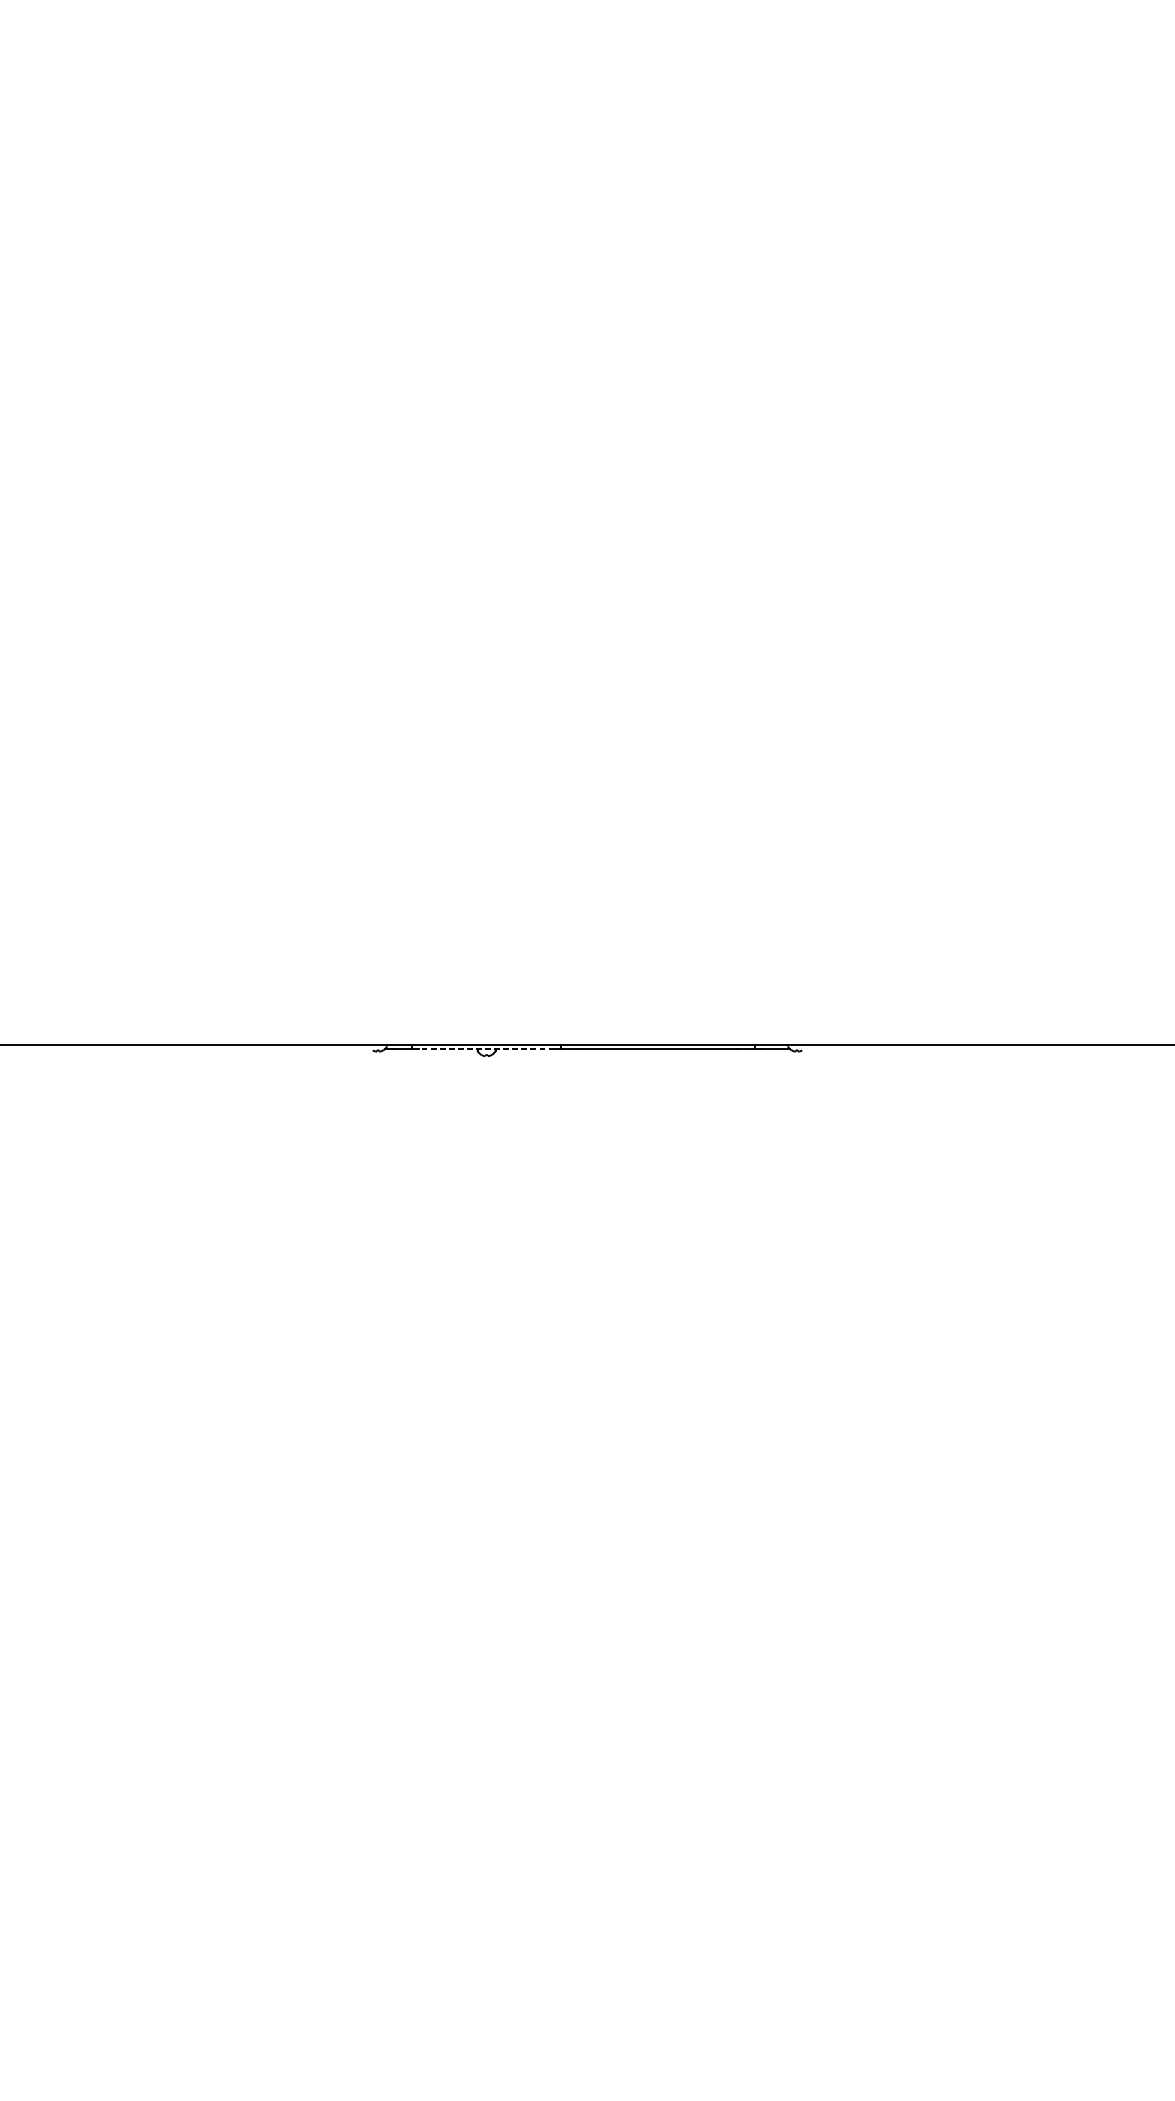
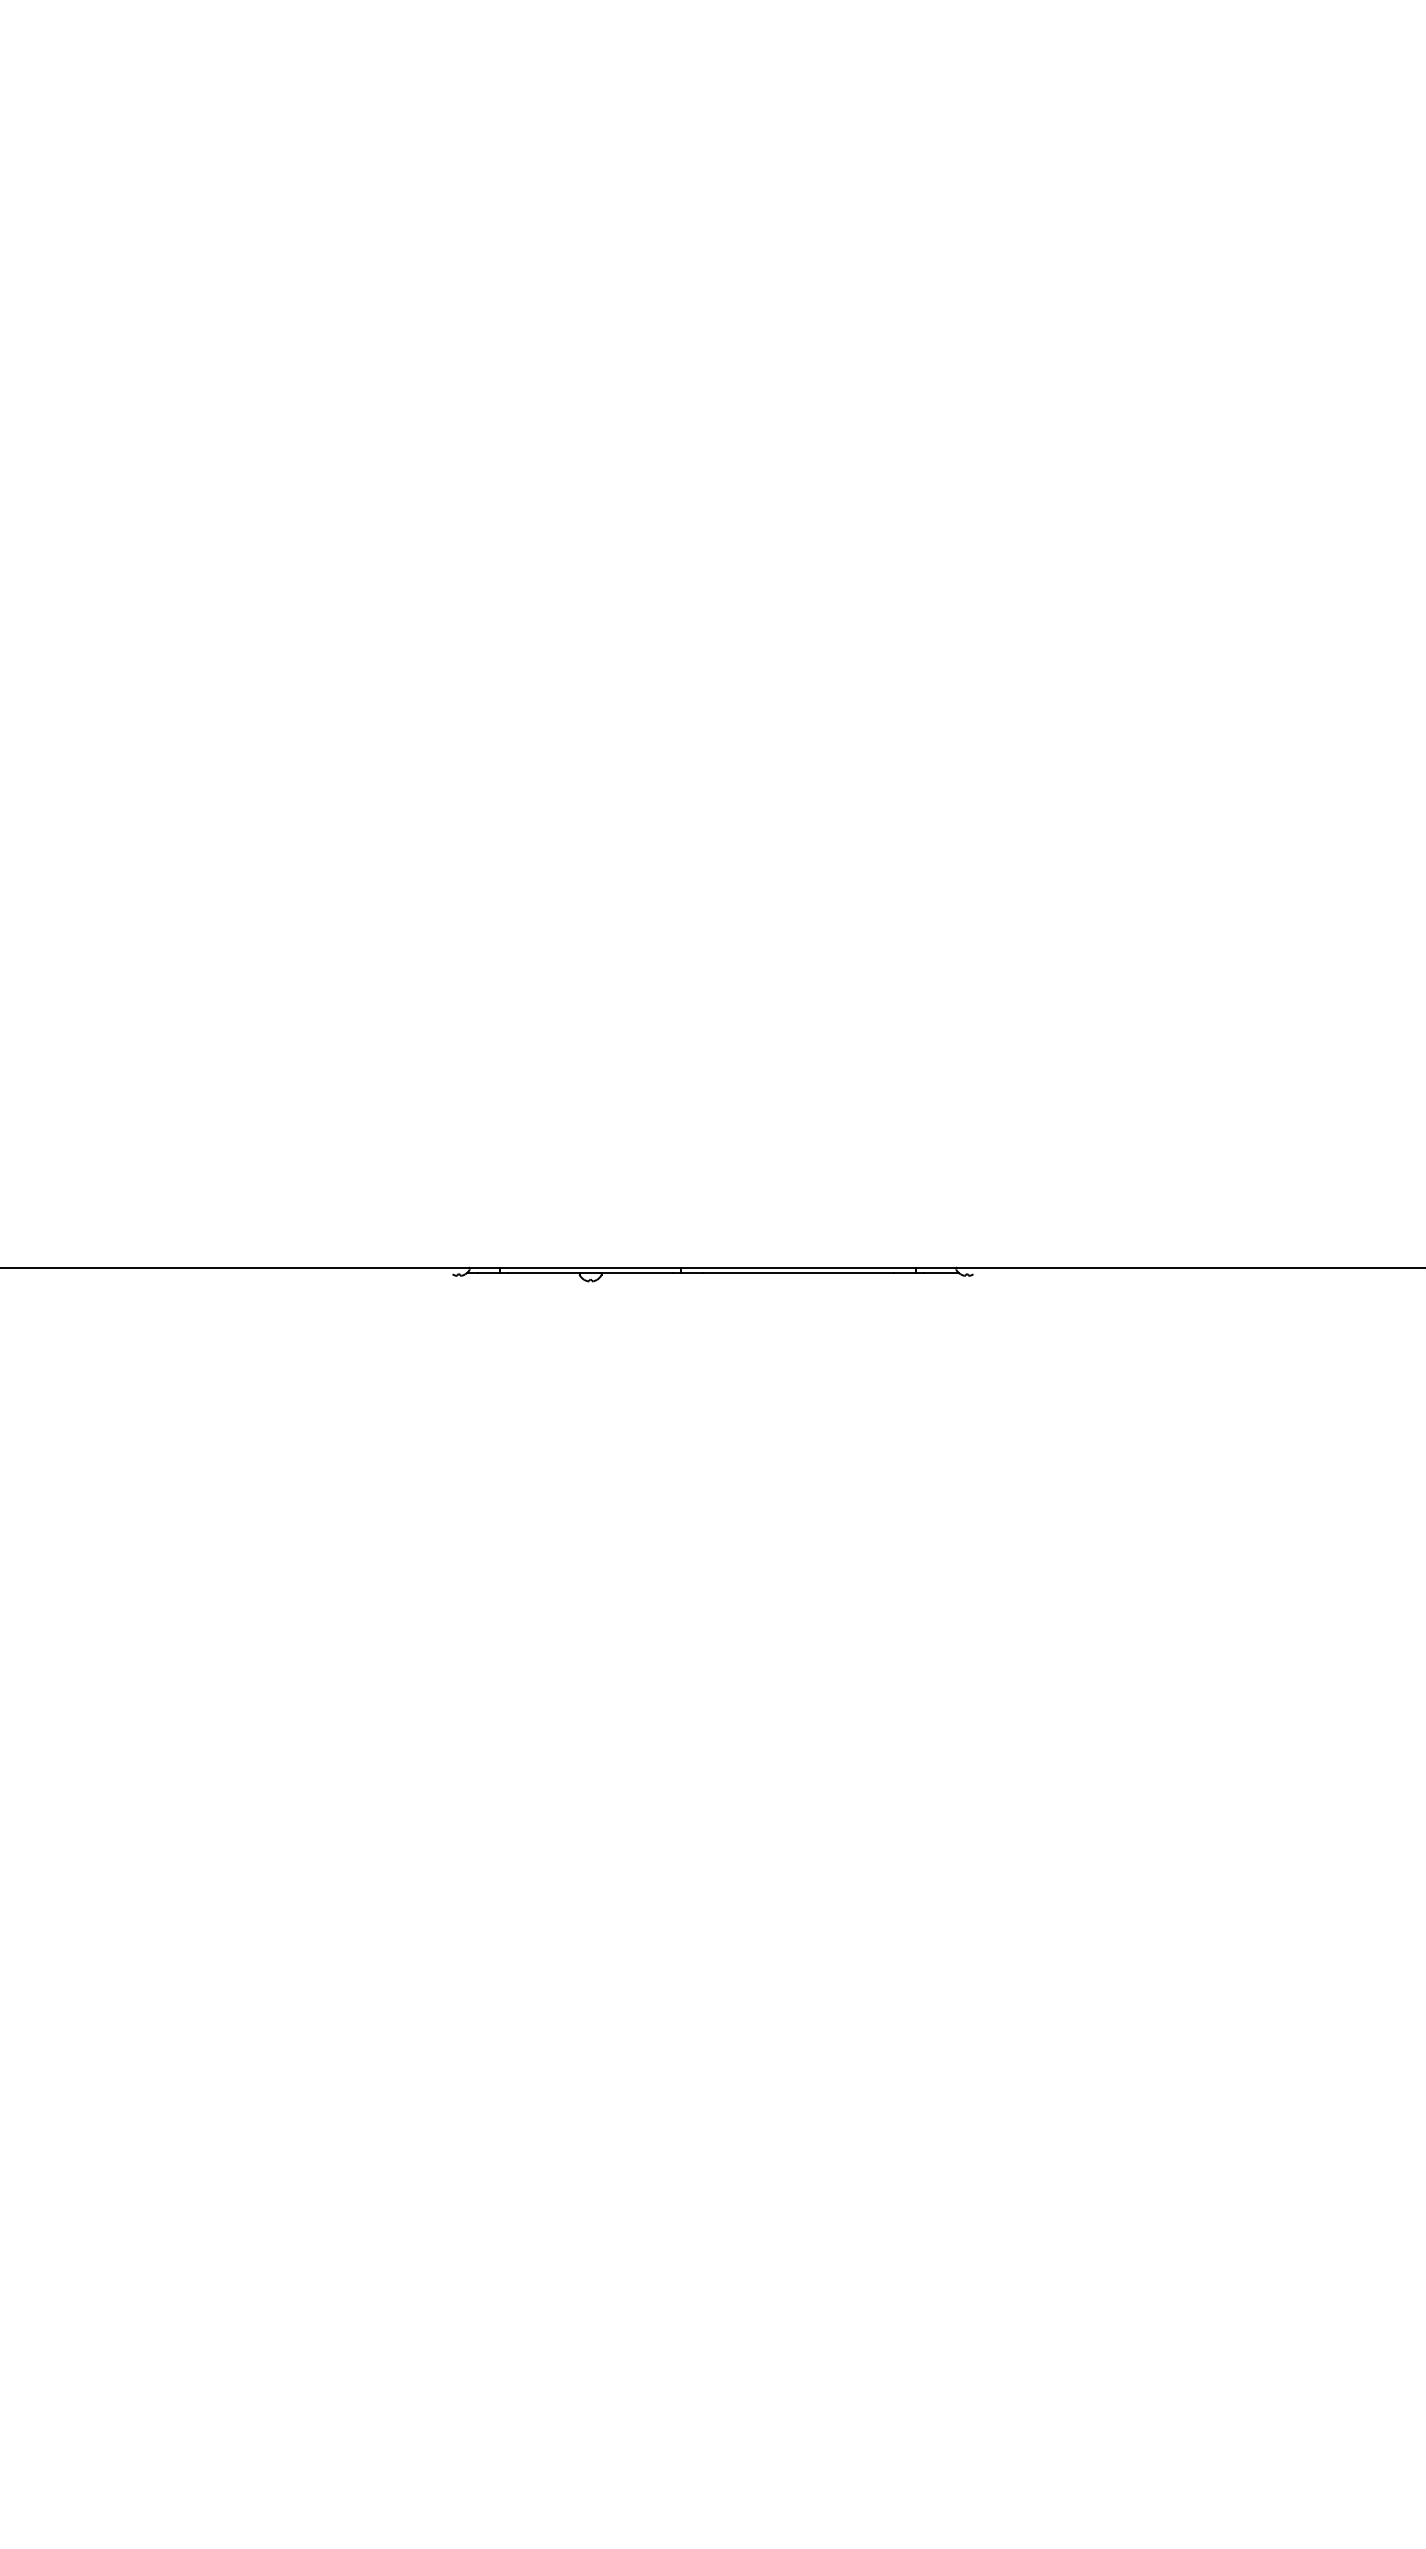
line: (486, 1049) -> (590, 1273), dashed -> solid

